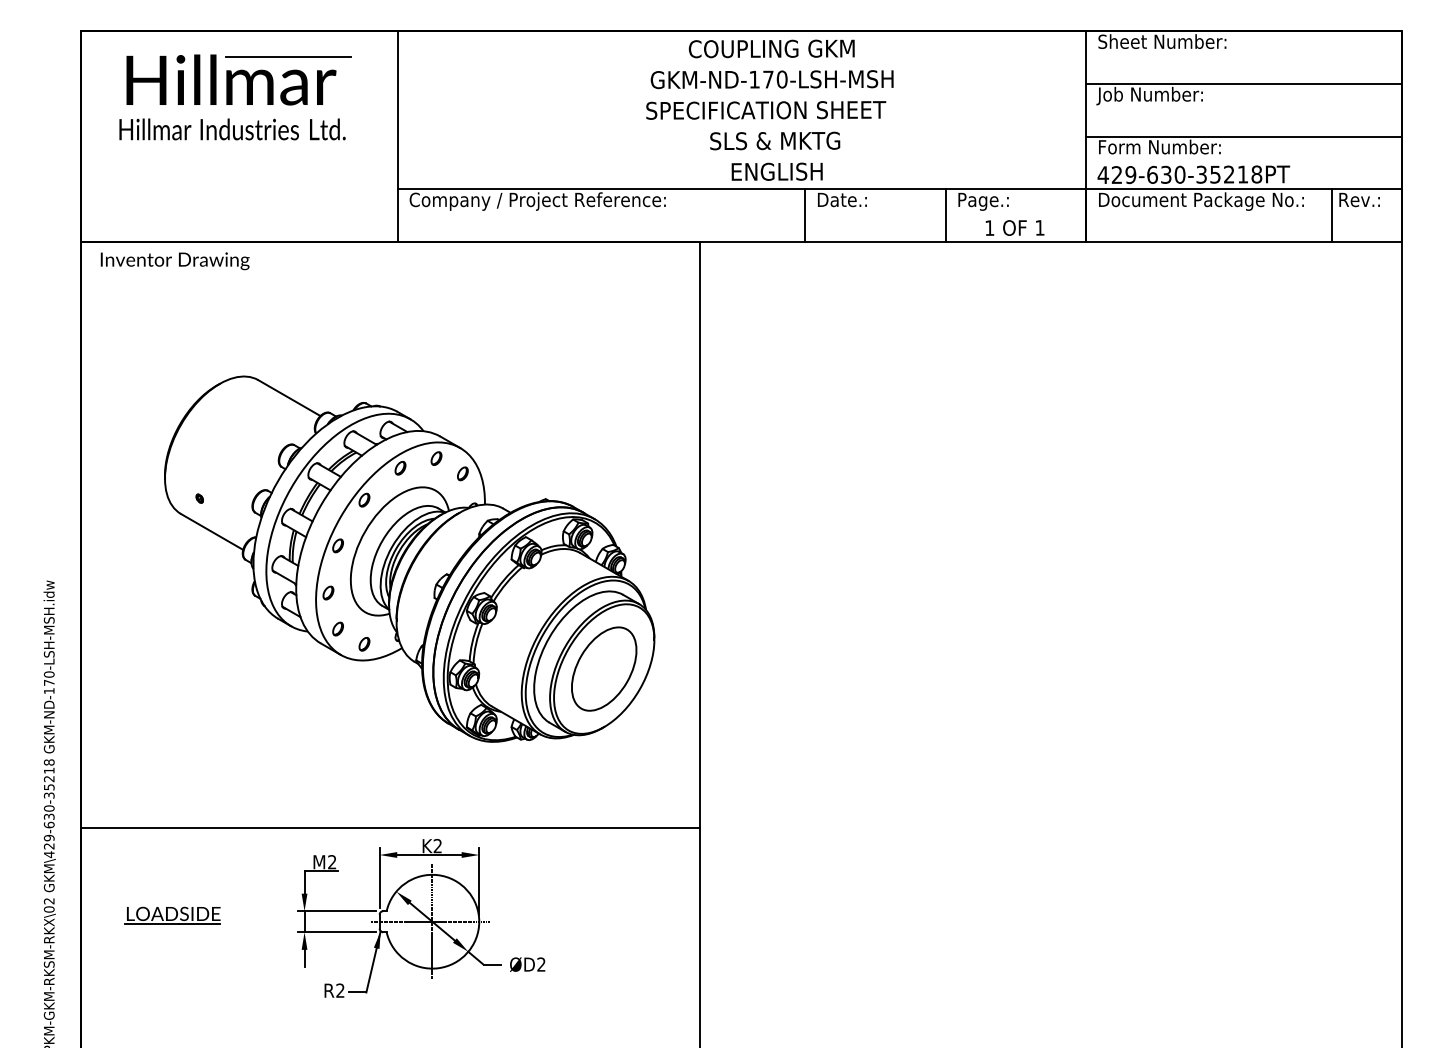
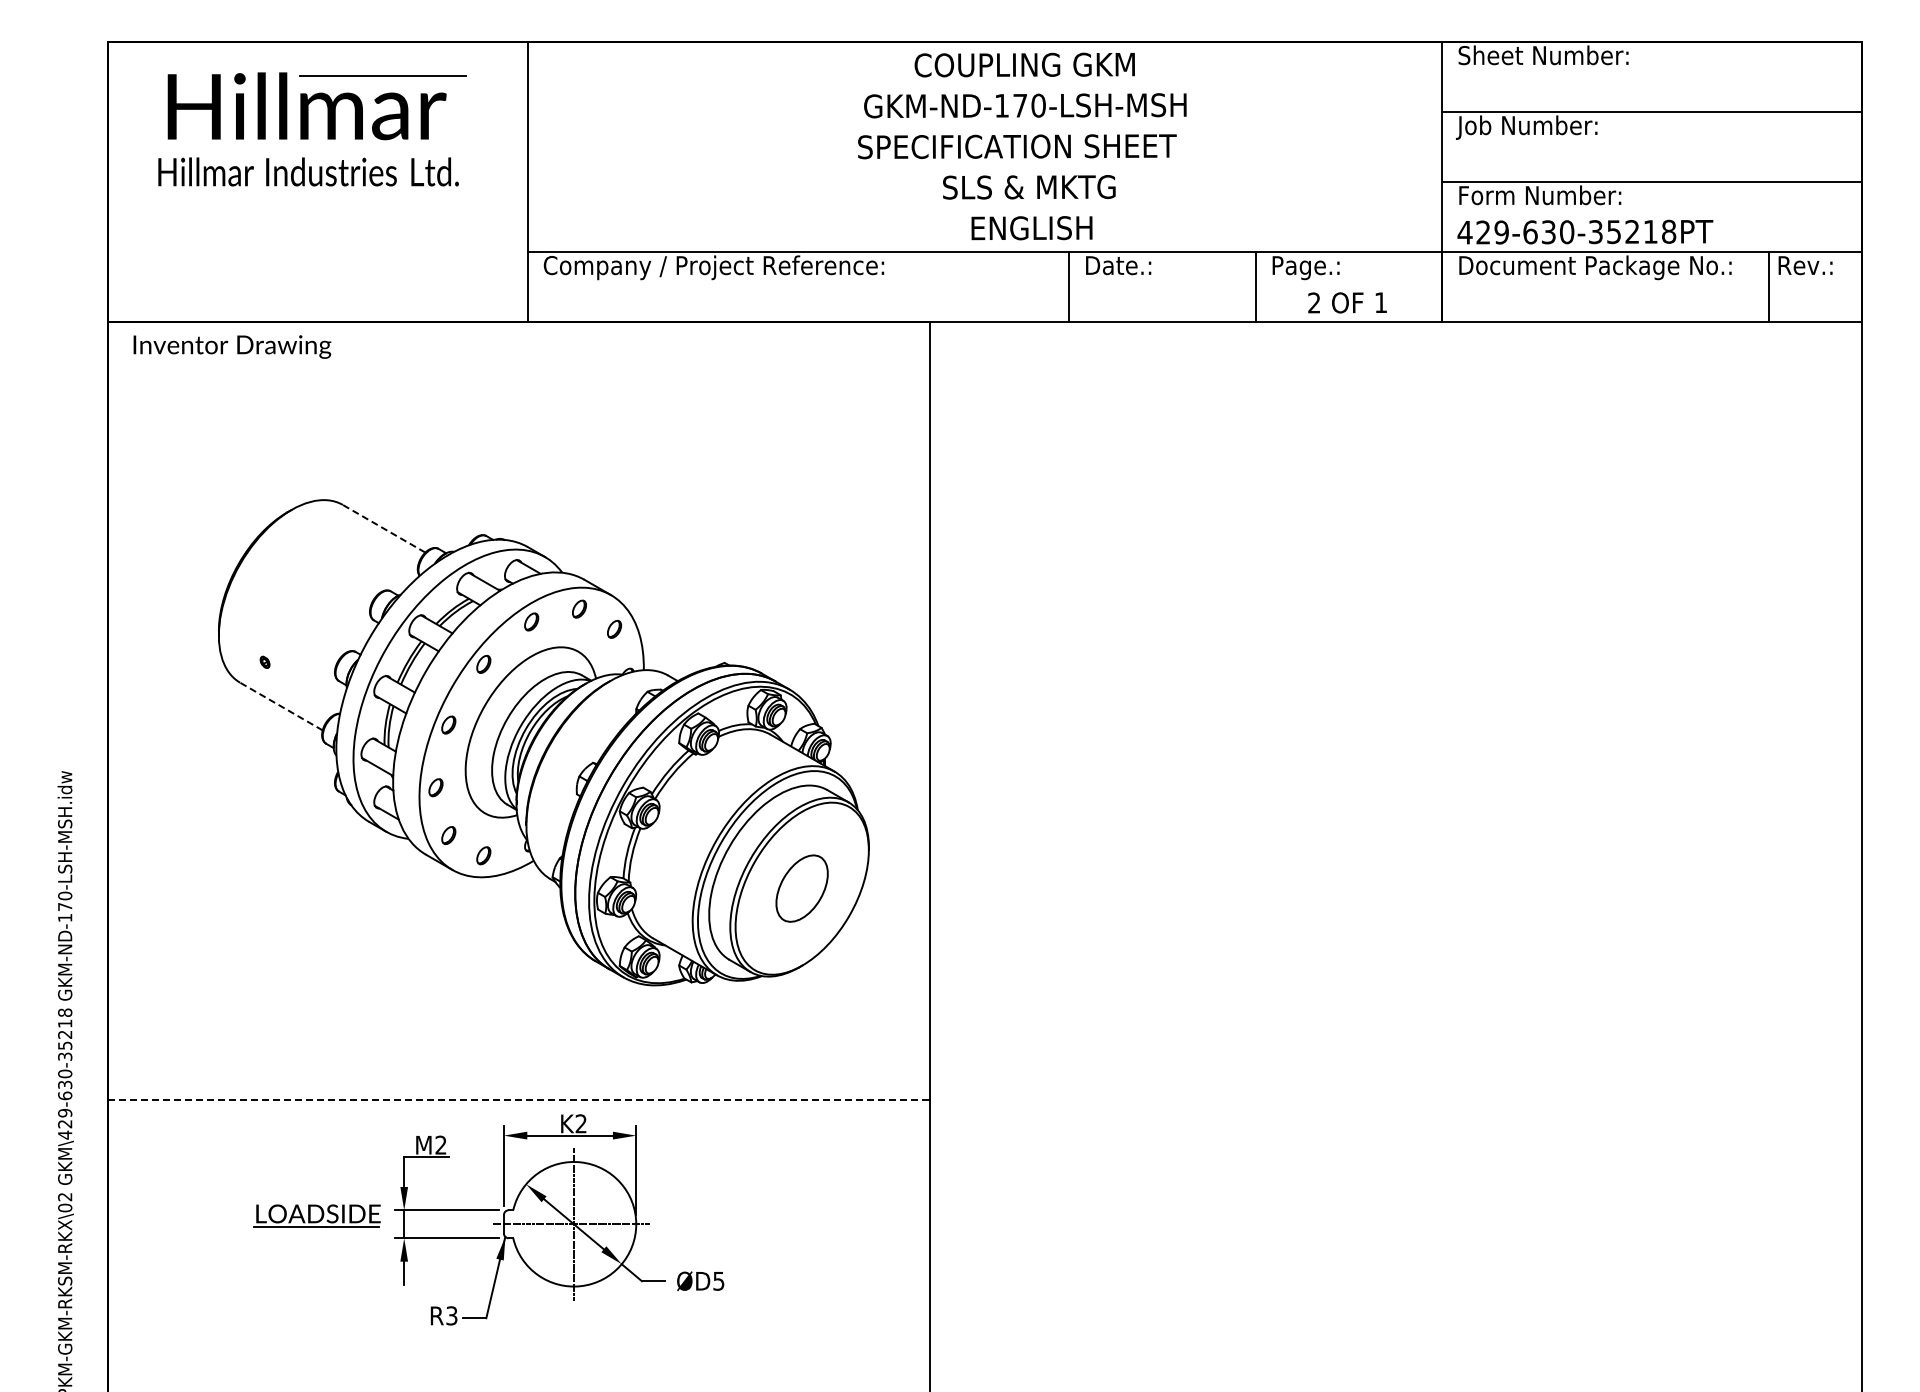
text: (989, 227) -> (1314, 302), 1 -> 2
line: (289, 397) -> (384, 528), solid -> dashed
line: (212, 531) -> (281, 706), solid -> dashed
part: (603, 668) -> (801, 888), size x0.6
line: (390, 828) -> (518, 1100), solid -> dashed
part: (172, 915) -> (316, 1215), moved
text: (541, 964) -> (718, 1280), ØD2 -> ØD5
text: (340, 990) -> (451, 1315), R2 -> R3

